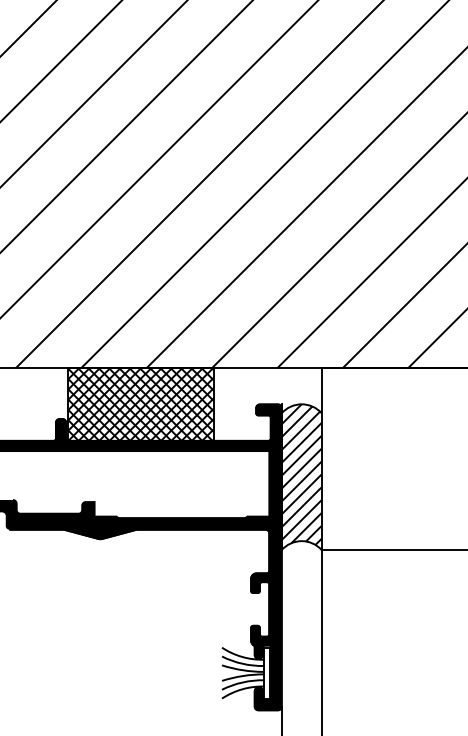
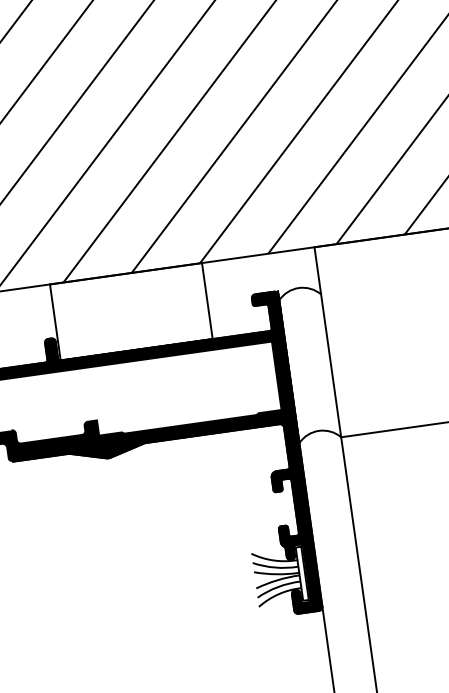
hatch: (140, 404) -> (130, 311), removed
hatch: (301, 474) -> (308, 361), removed

